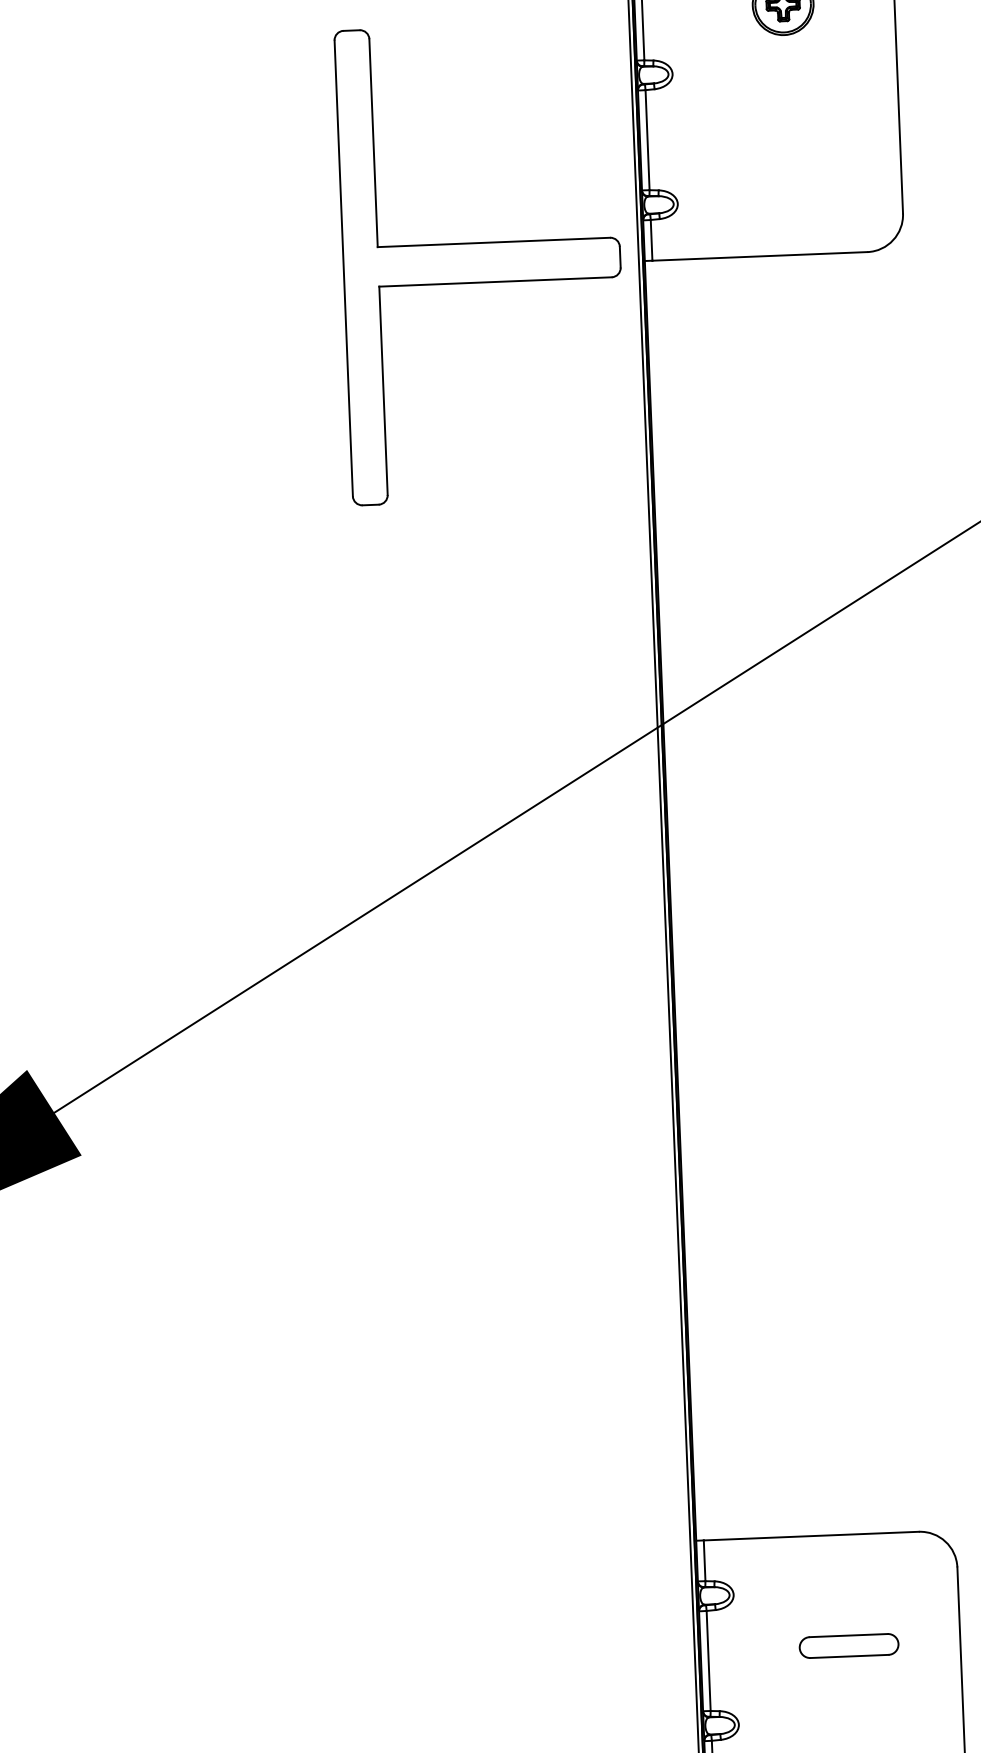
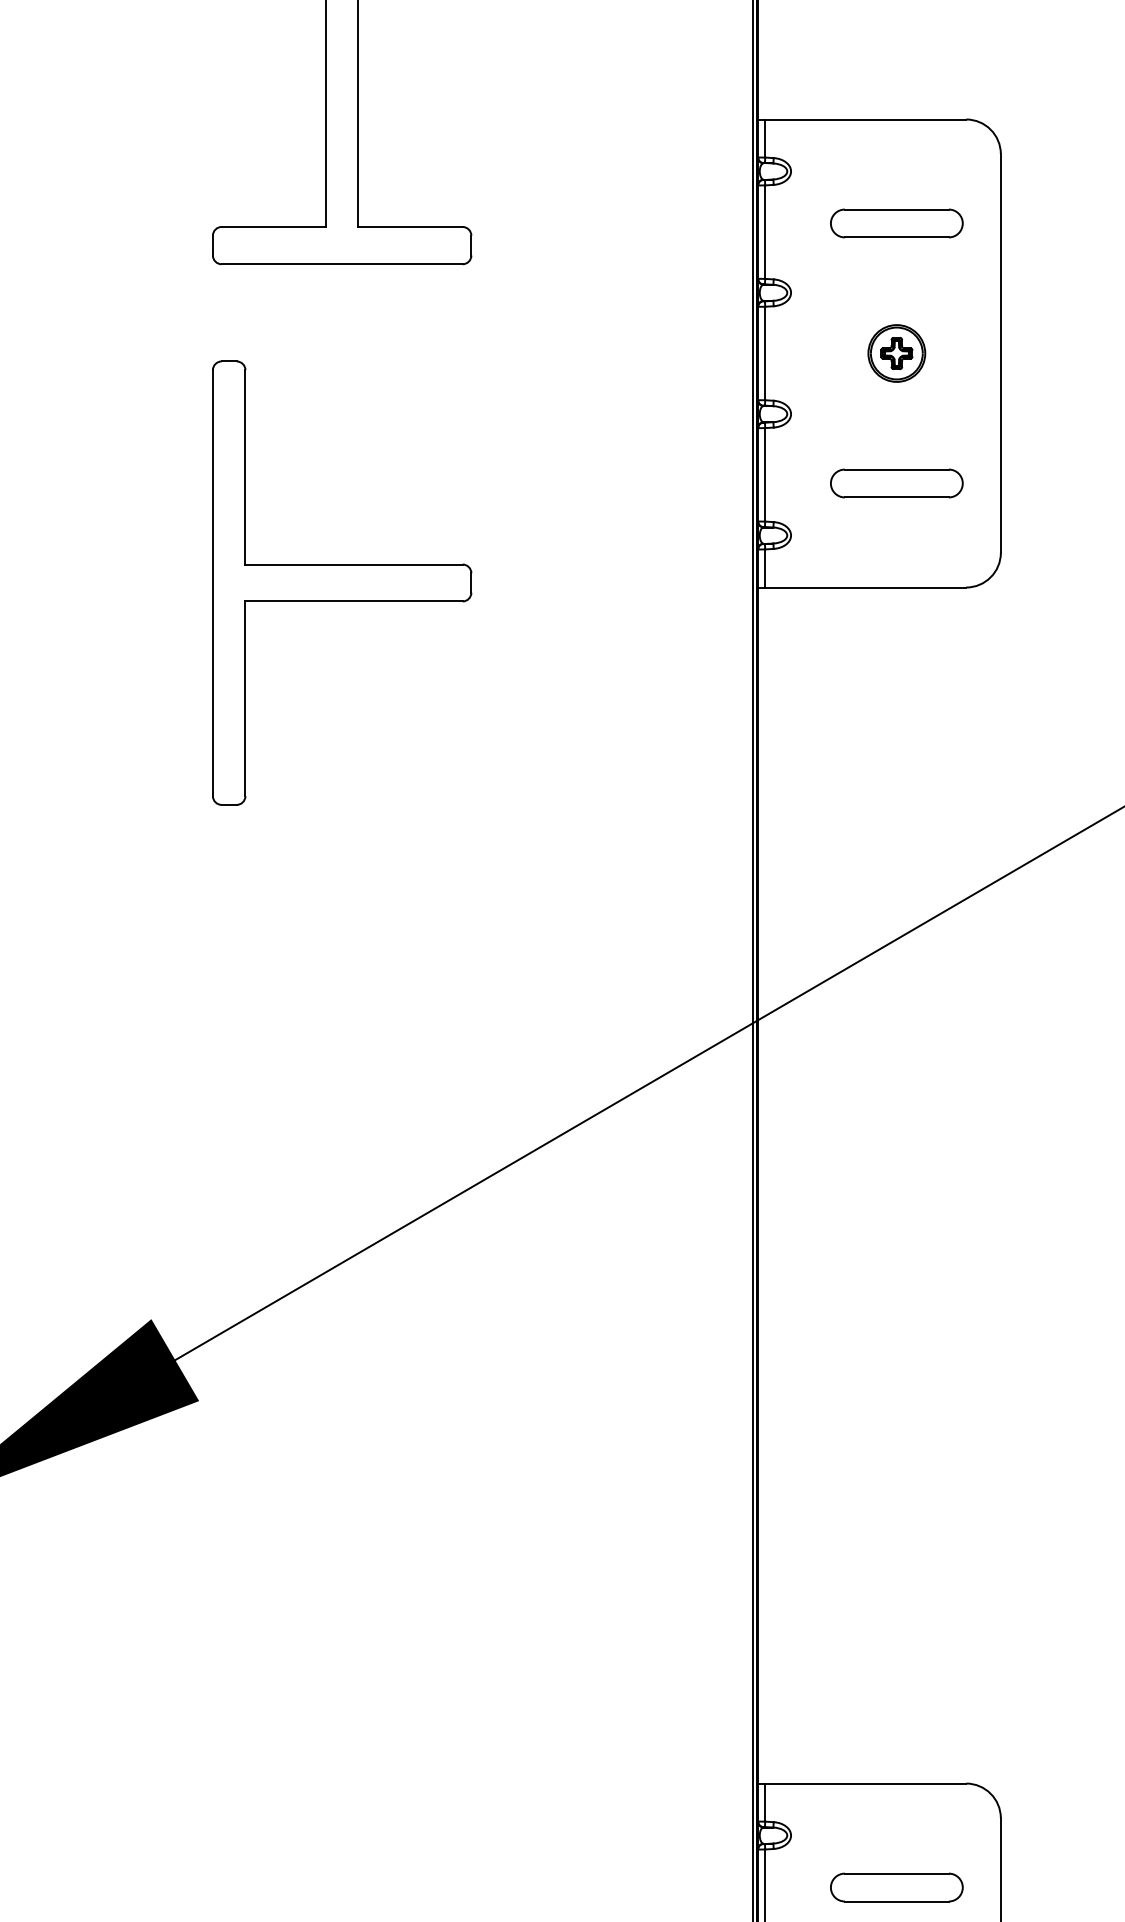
part: (788, 143) -> (896, 483), added
part: (482, 262) -> (342, 582), moved
part: (848, 1645) -> (896, 1887), size x1.43

